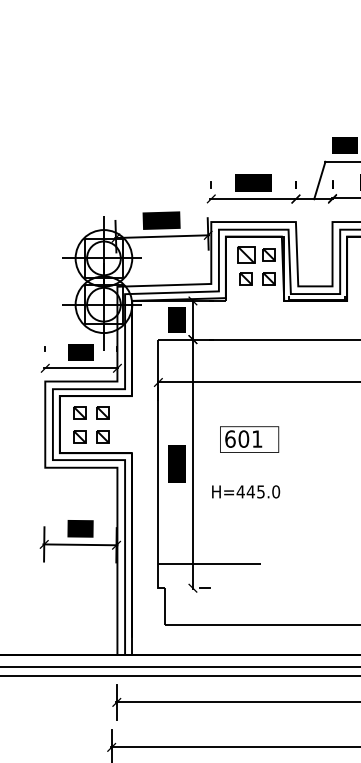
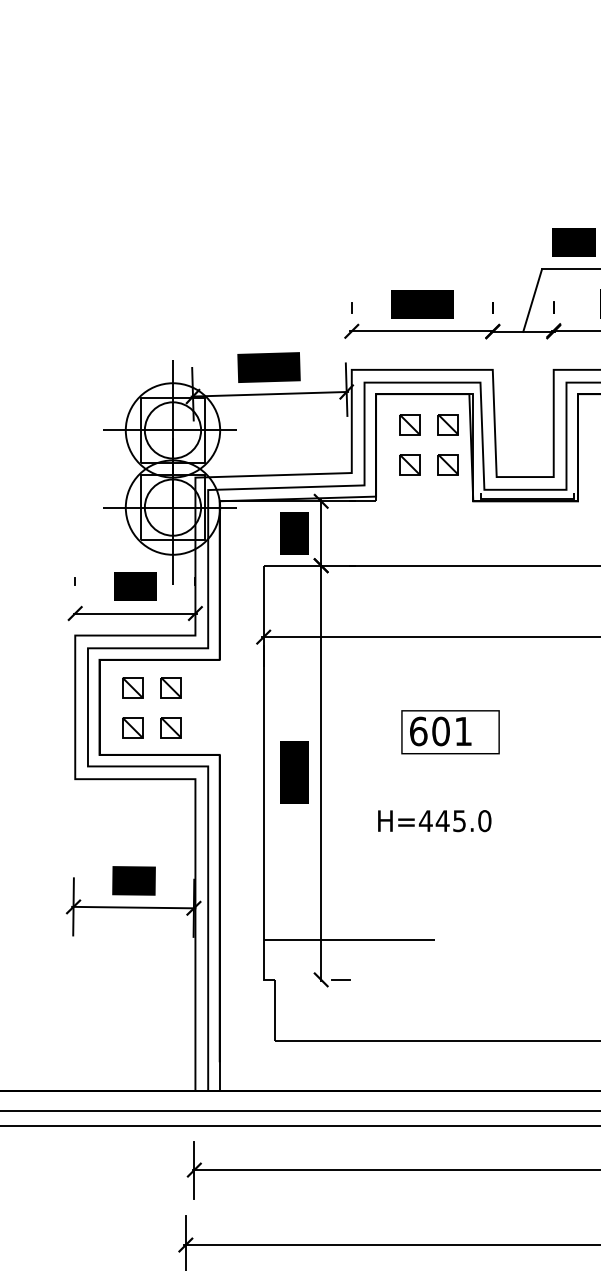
part: (245, 254) -> (408, 423), size x0.71
text: (249, 439) -> (450, 732), moved
text: (246, 491) -> (435, 820), moved

